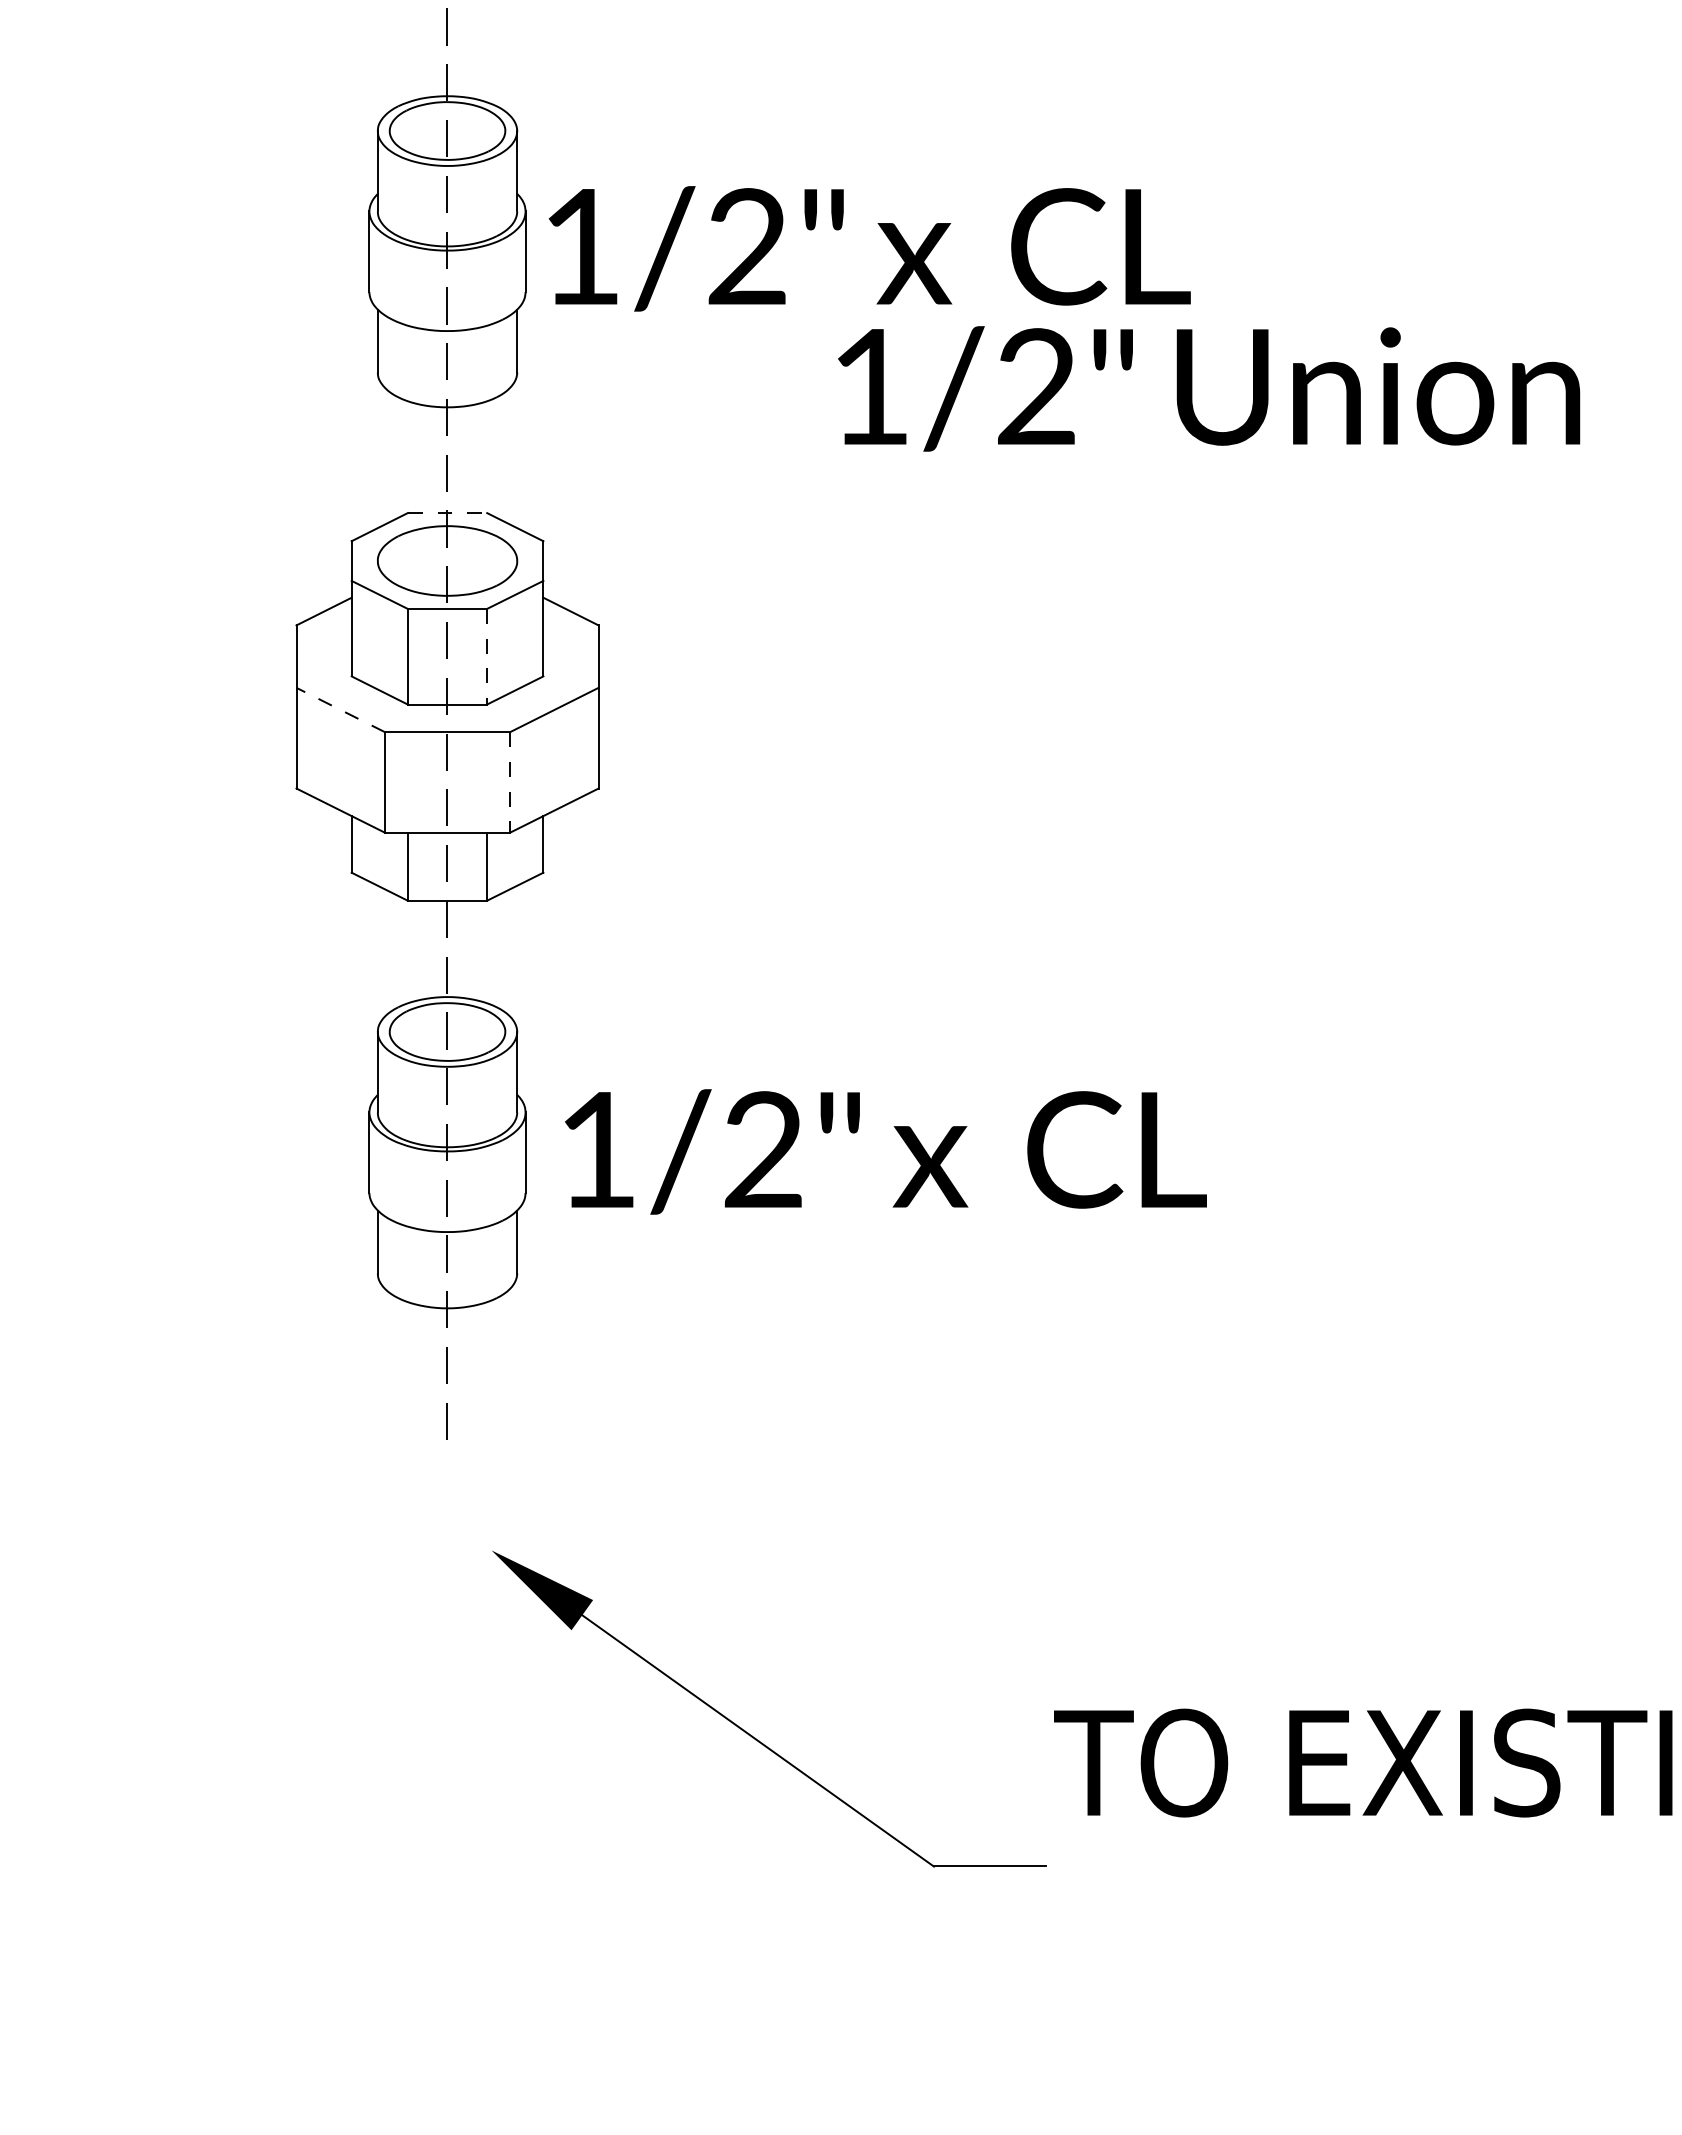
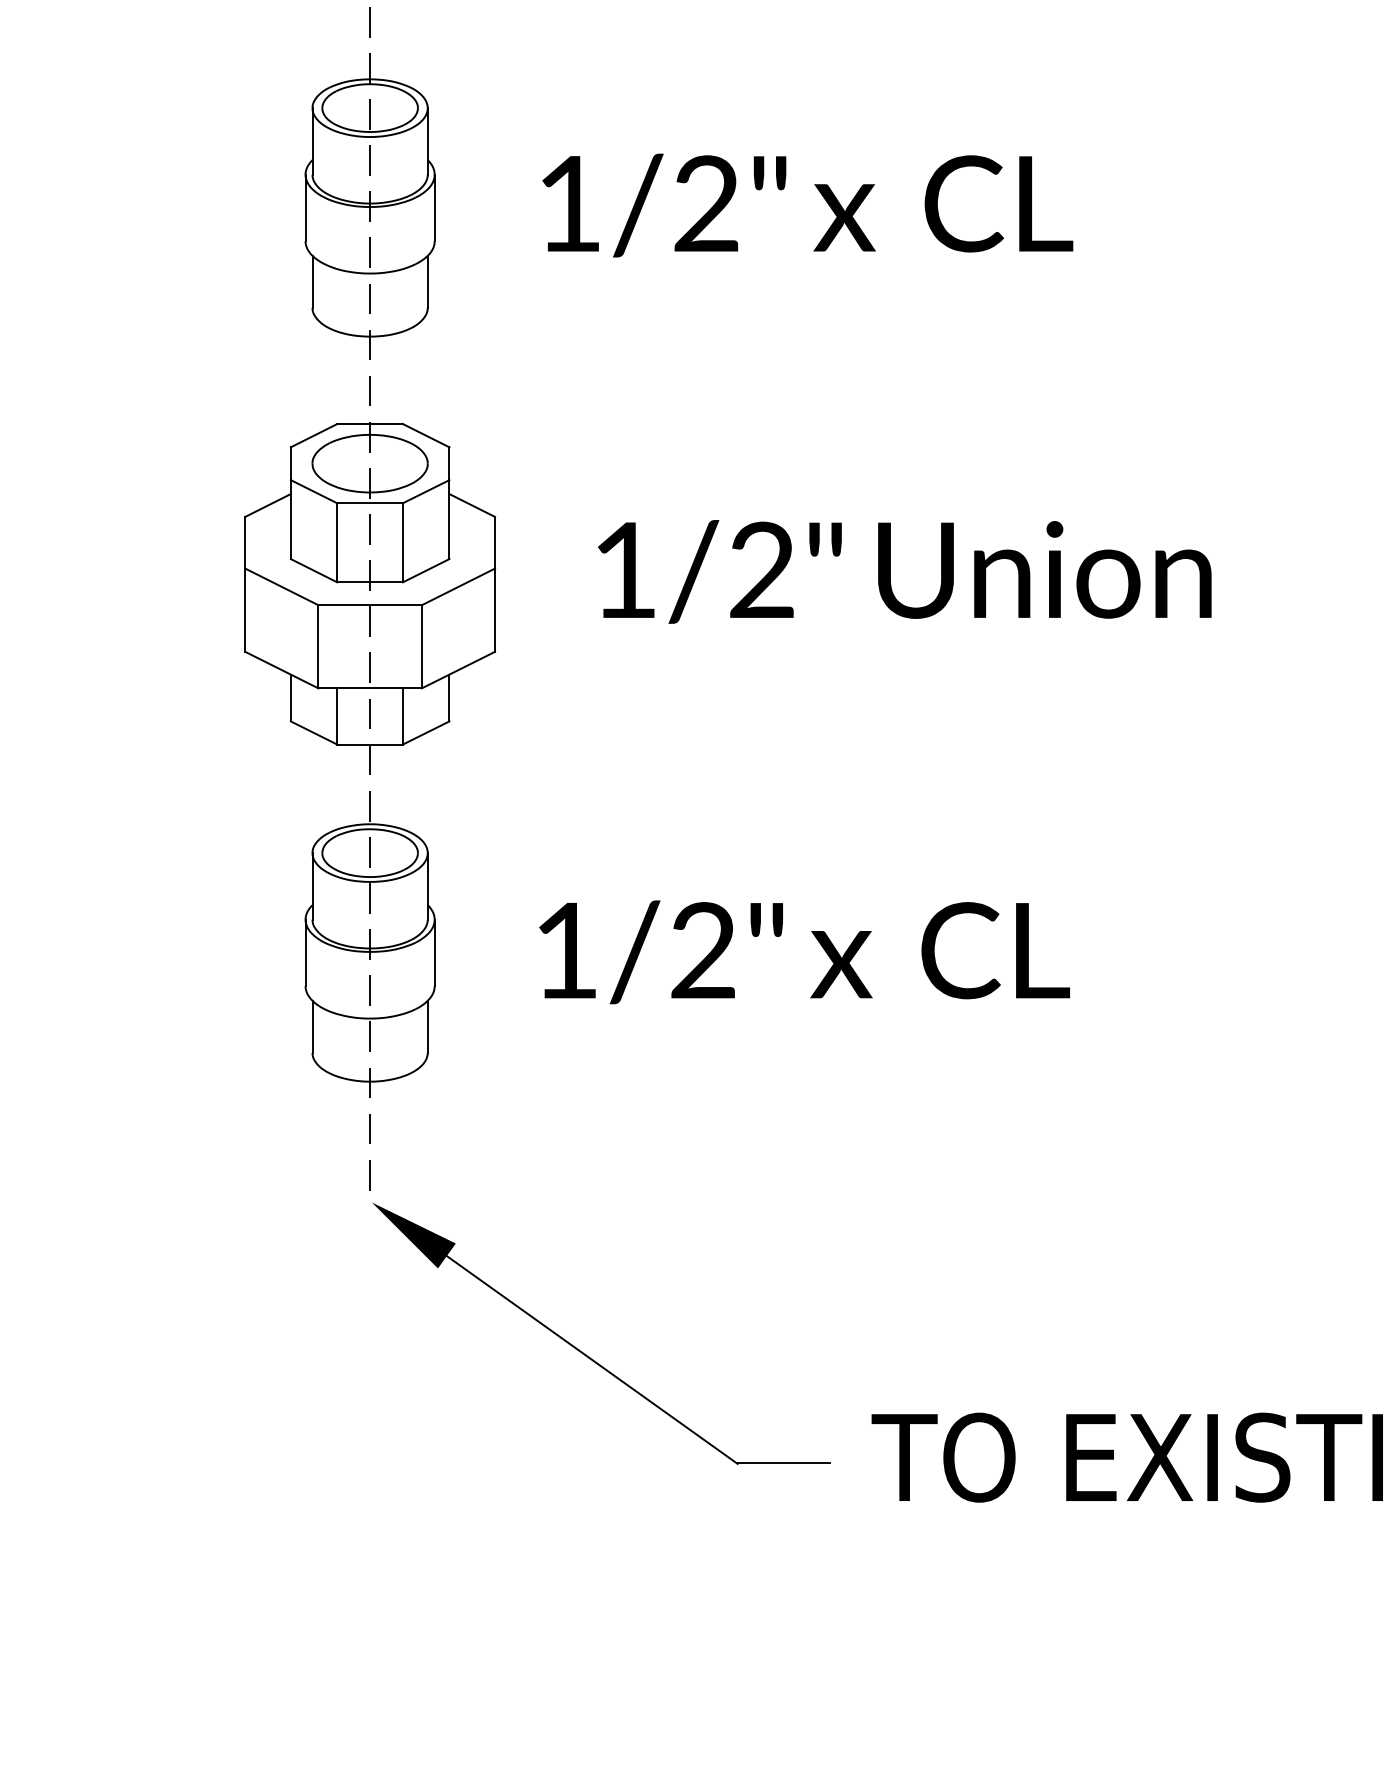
text: (869, 248) -> (807, 205), moved
text: (1209, 388) -> (905, 571), moved
line: (447, 513) -> (370, 424), dashed -> solid
line: (487, 656) -> (403, 542), dashed -> solid
line: (340, 709) -> (281, 586), dashed -> solid
line: (510, 782) -> (422, 646), dashed -> solid
text: (885, 1151) -> (804, 951), moved
part: (748, 1732) -> (584, 1353), moved

